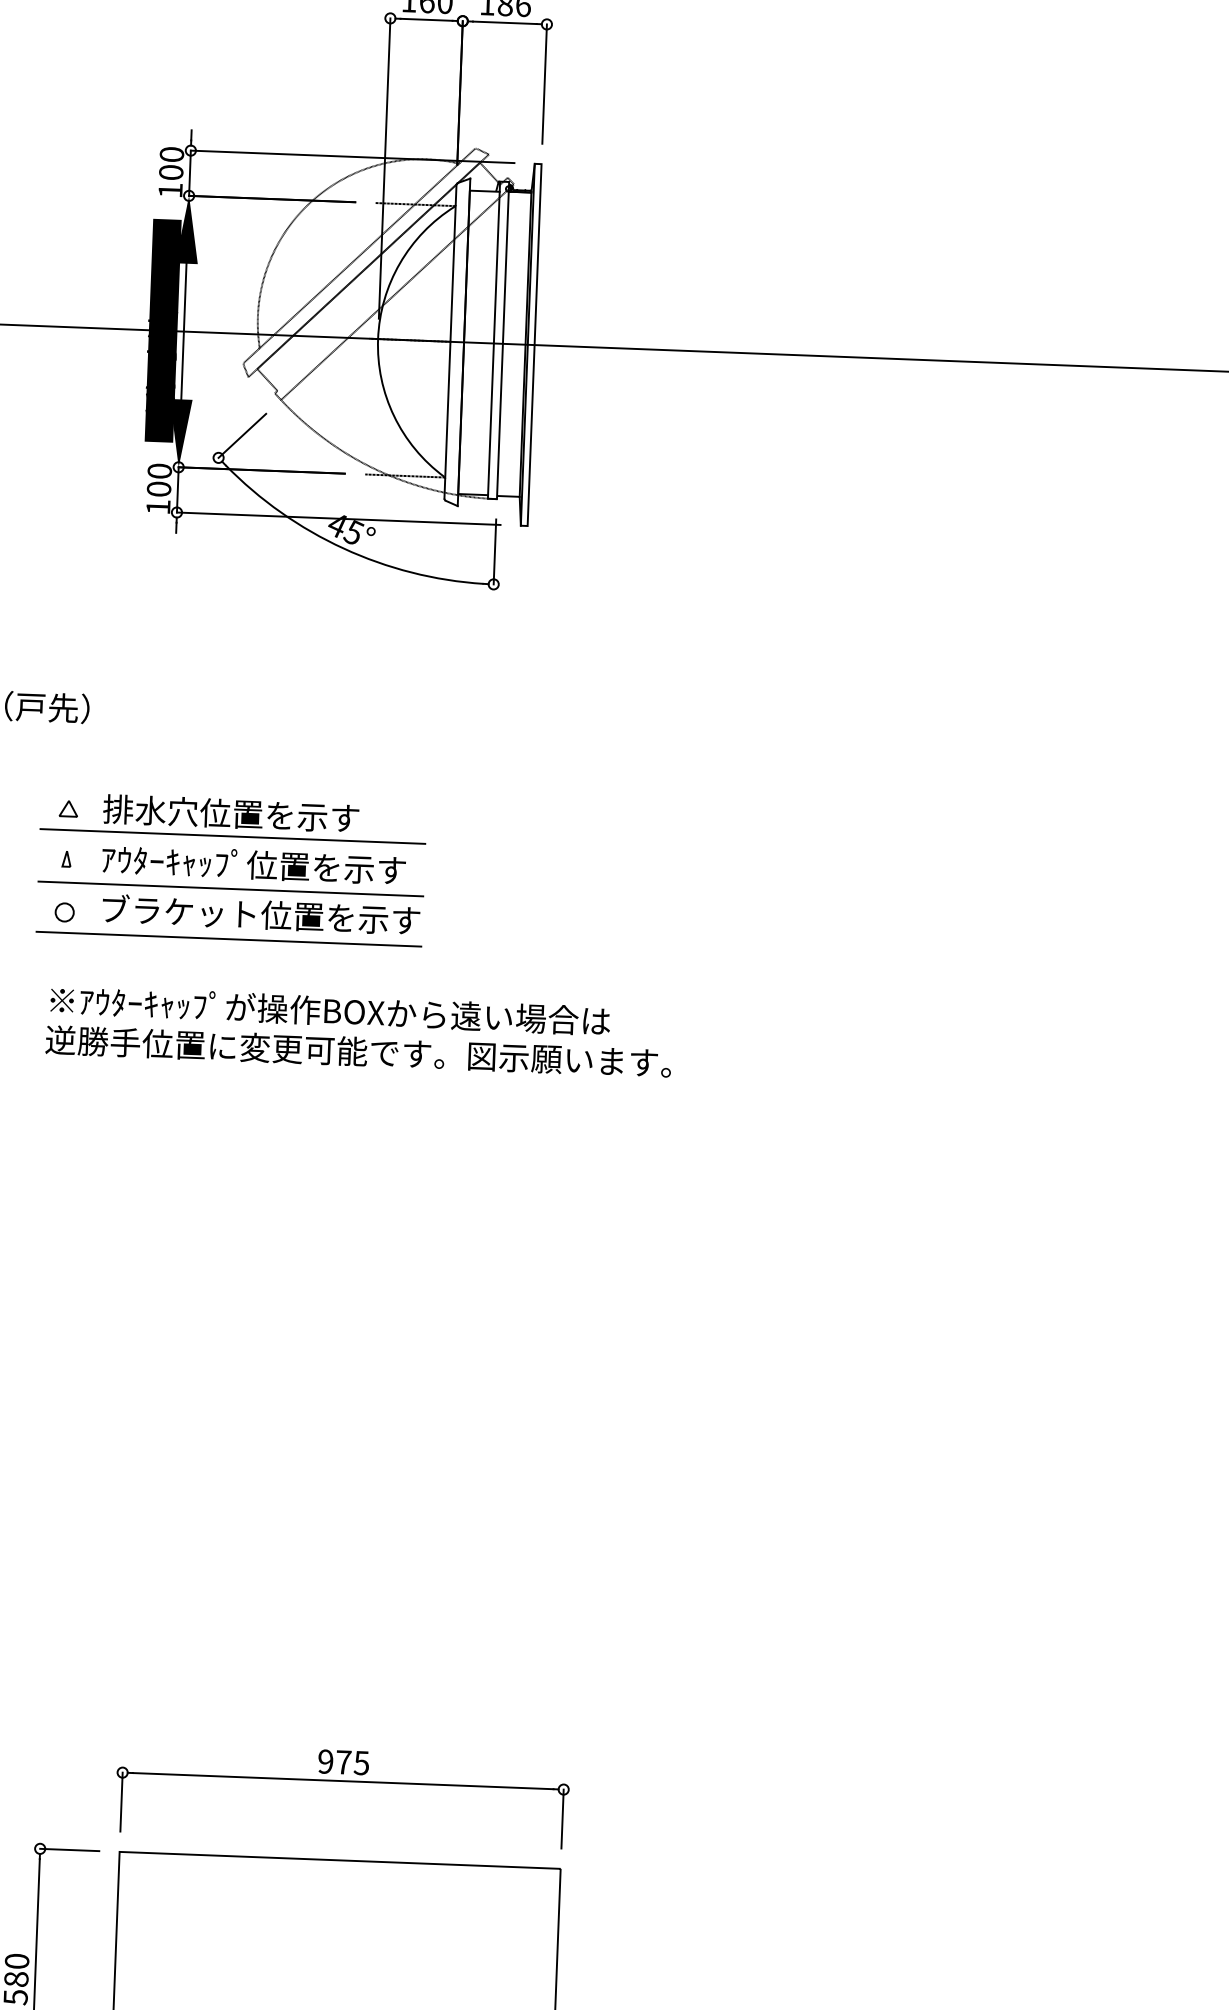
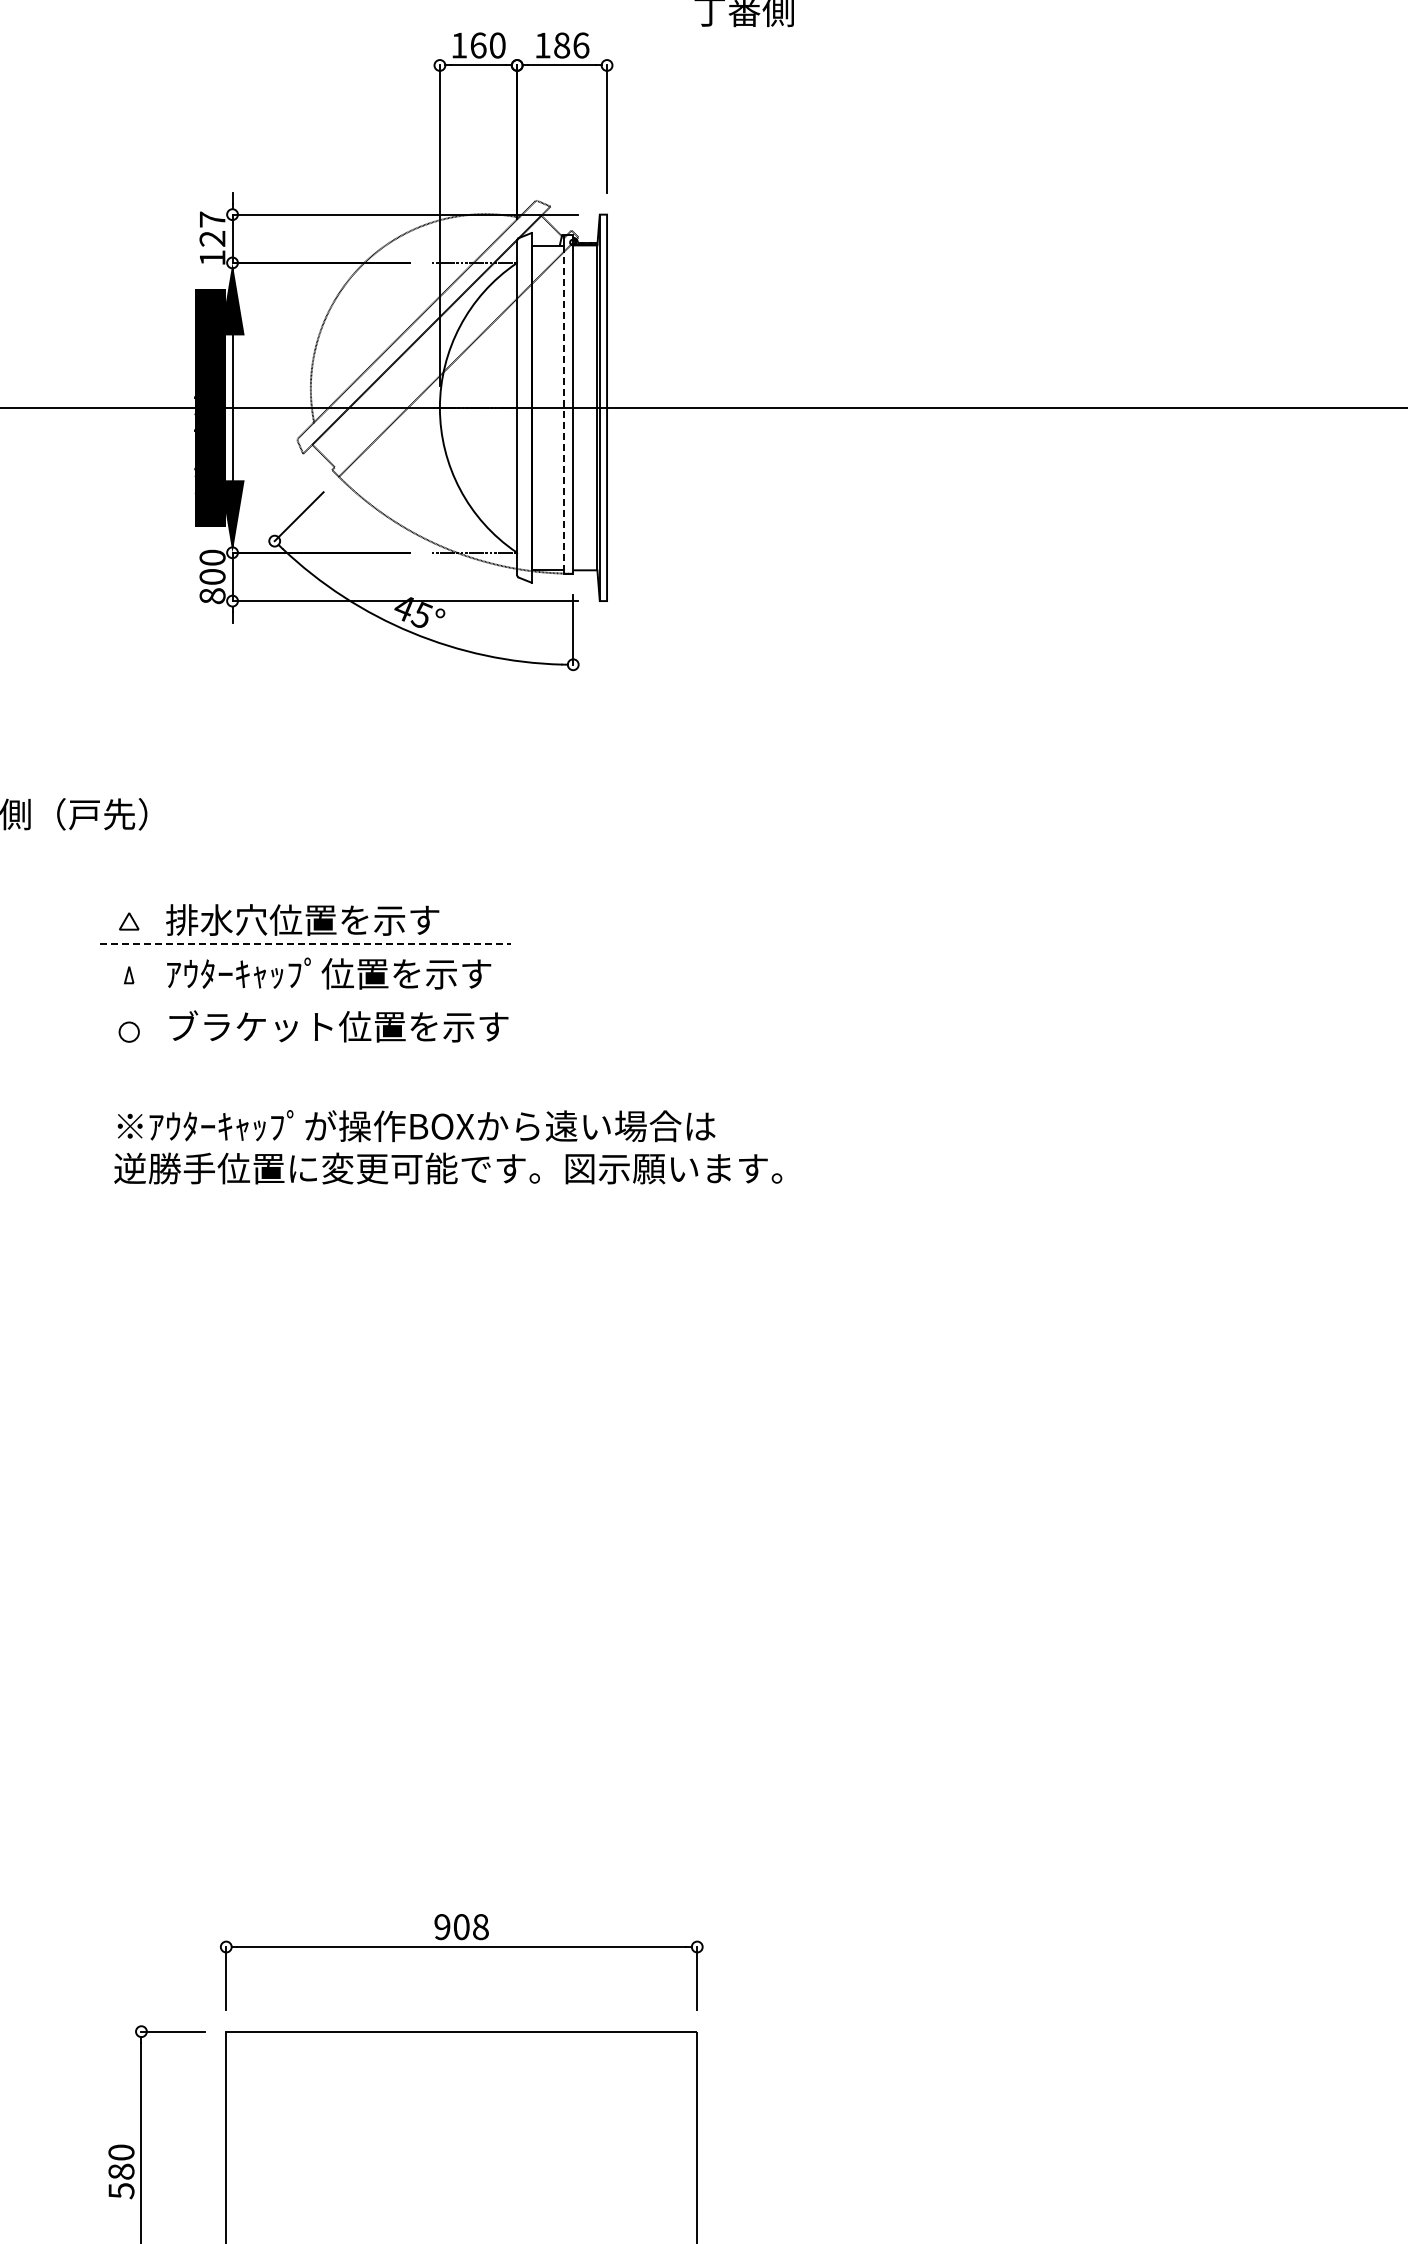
text: (171, 162) -> (212, 228), 100 -> 127
line: (493, 343) -> (563, 407), solid -> dashed
text: (158, 507) -> (212, 596), 100 -> 800
line: (232, 836) -> (305, 944), solid -> dashed
line: (230, 889) -> (305, 1000), removed
line: (228, 938) -> (305, 1053), removed
text: (352, 1763) -> (470, 1927), 975 -> 908

